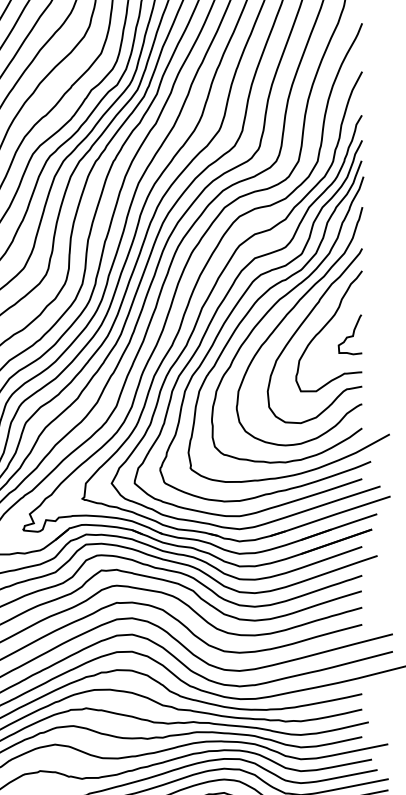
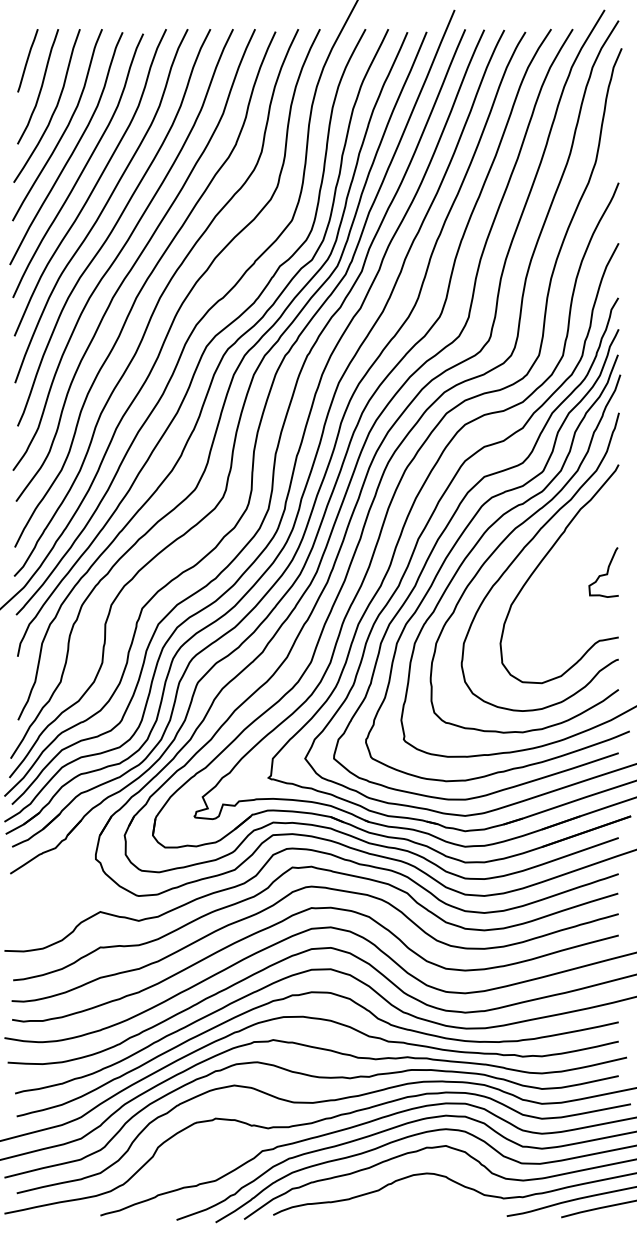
curve: (325, 326) -> (572, 562), removed

